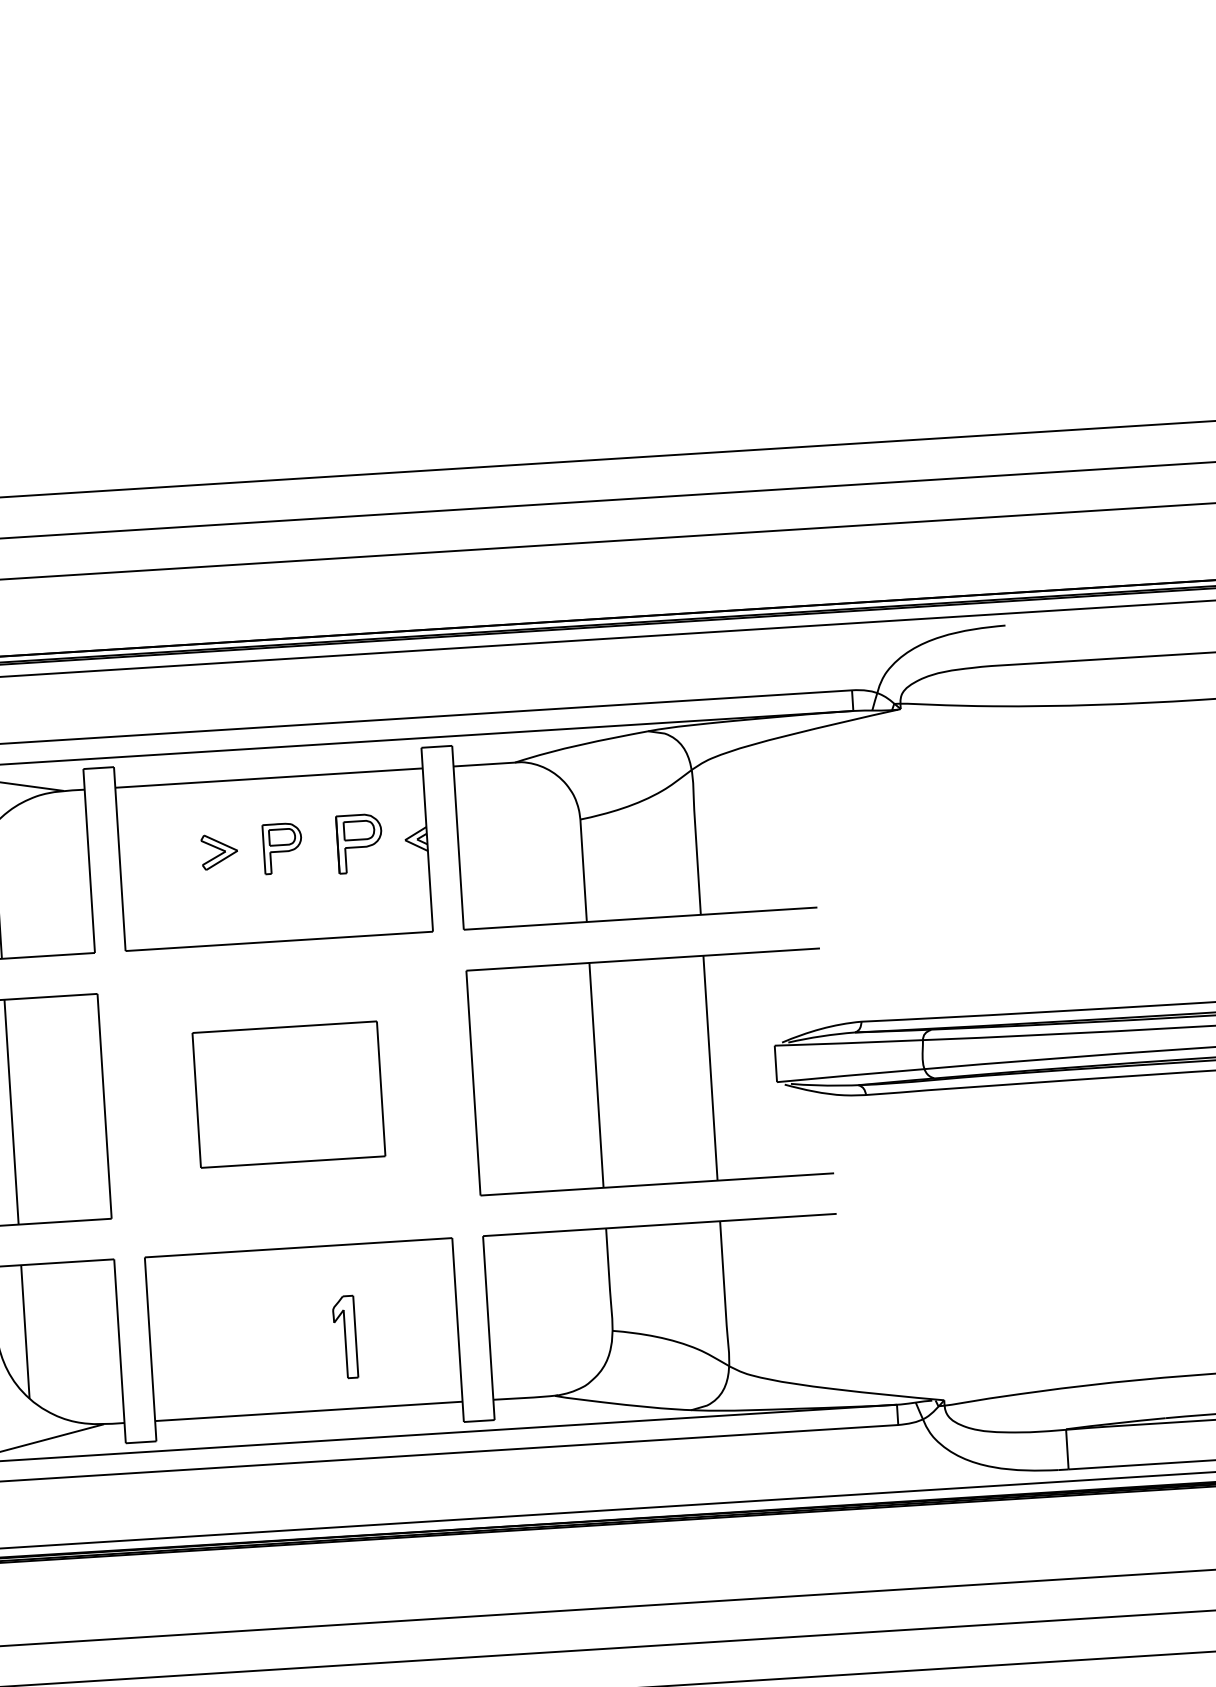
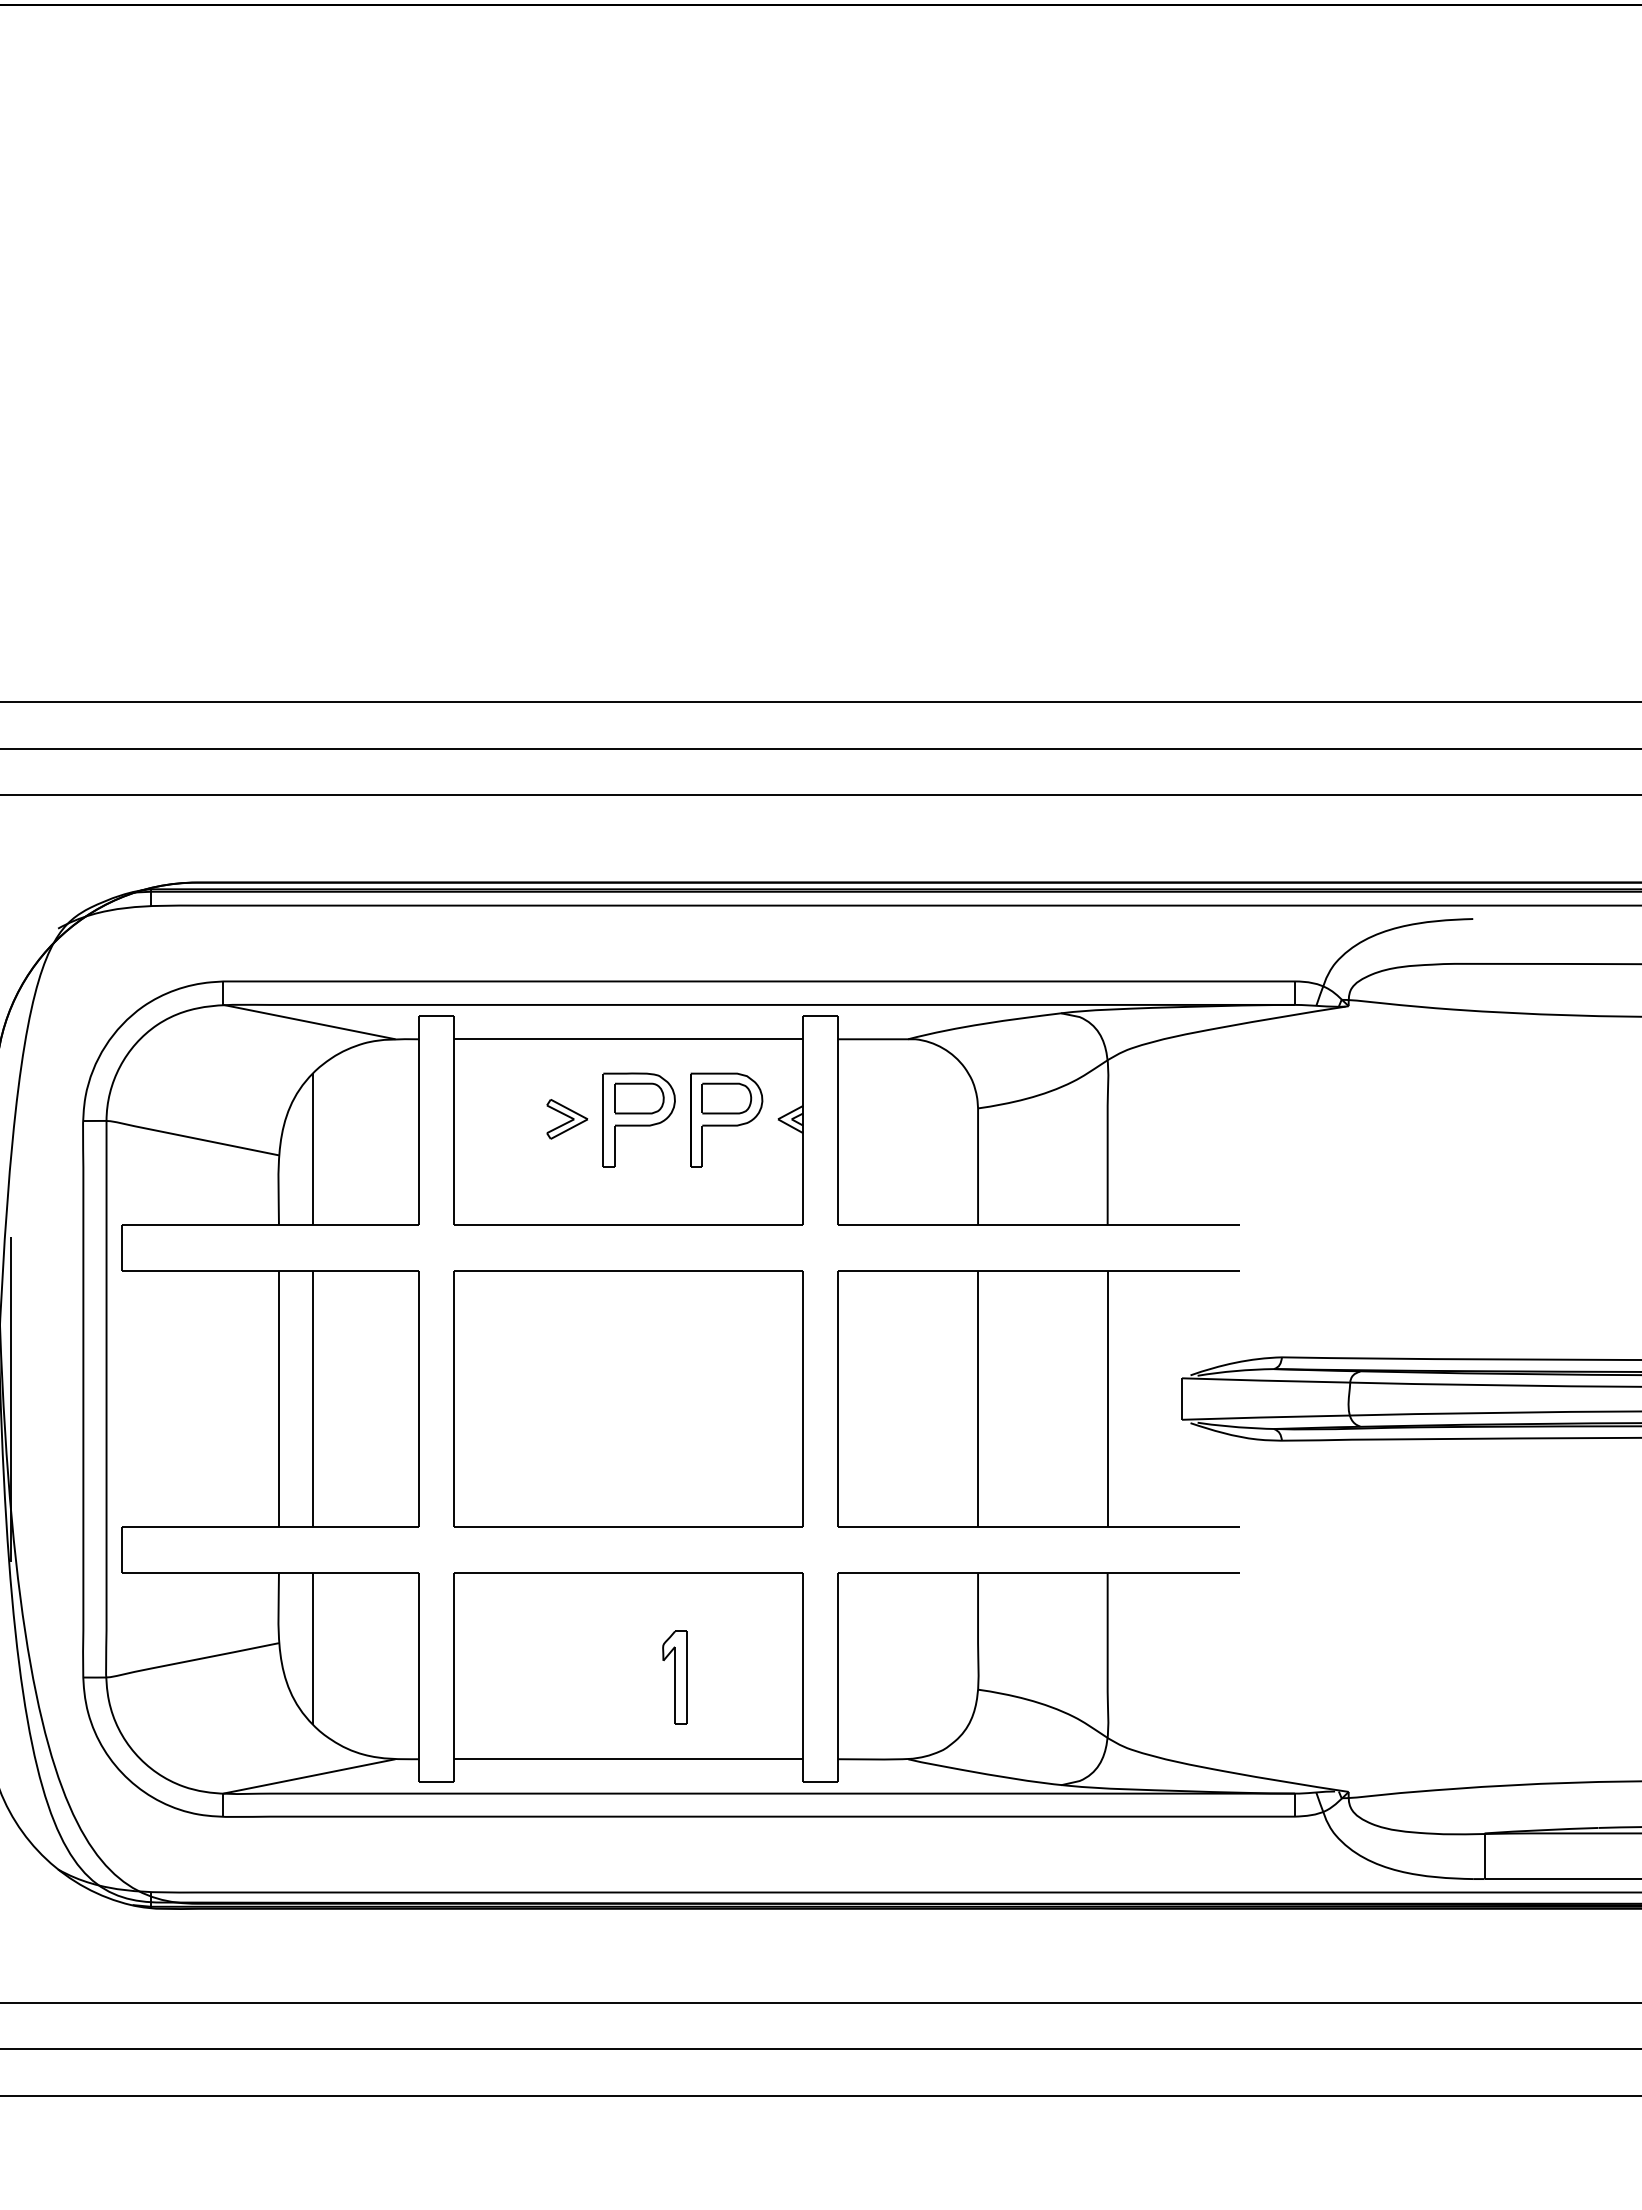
part: (359, 843) -> (726, 1119), size x1.43
part: (282, 848) -> (638, 1119), size x1.67
part: (288, 1094) -> (628, 1398), size x1.67

